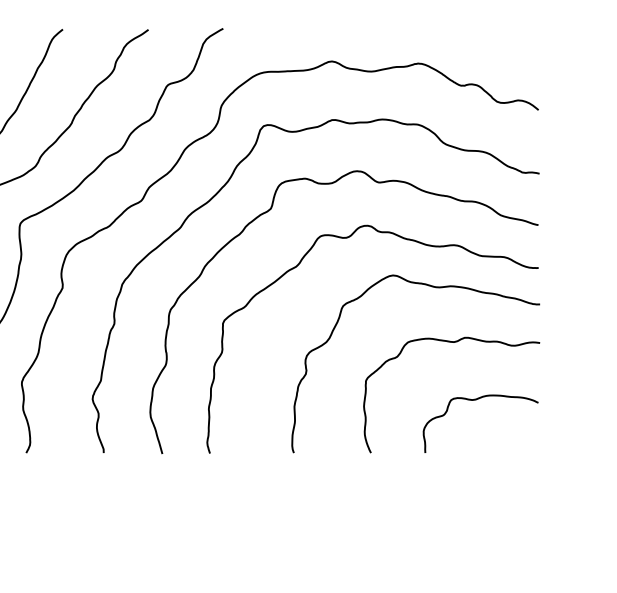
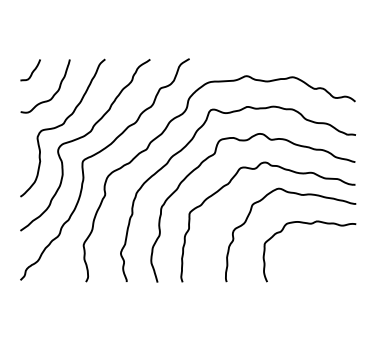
curve: (472, 402) -> (320, 255), removed

